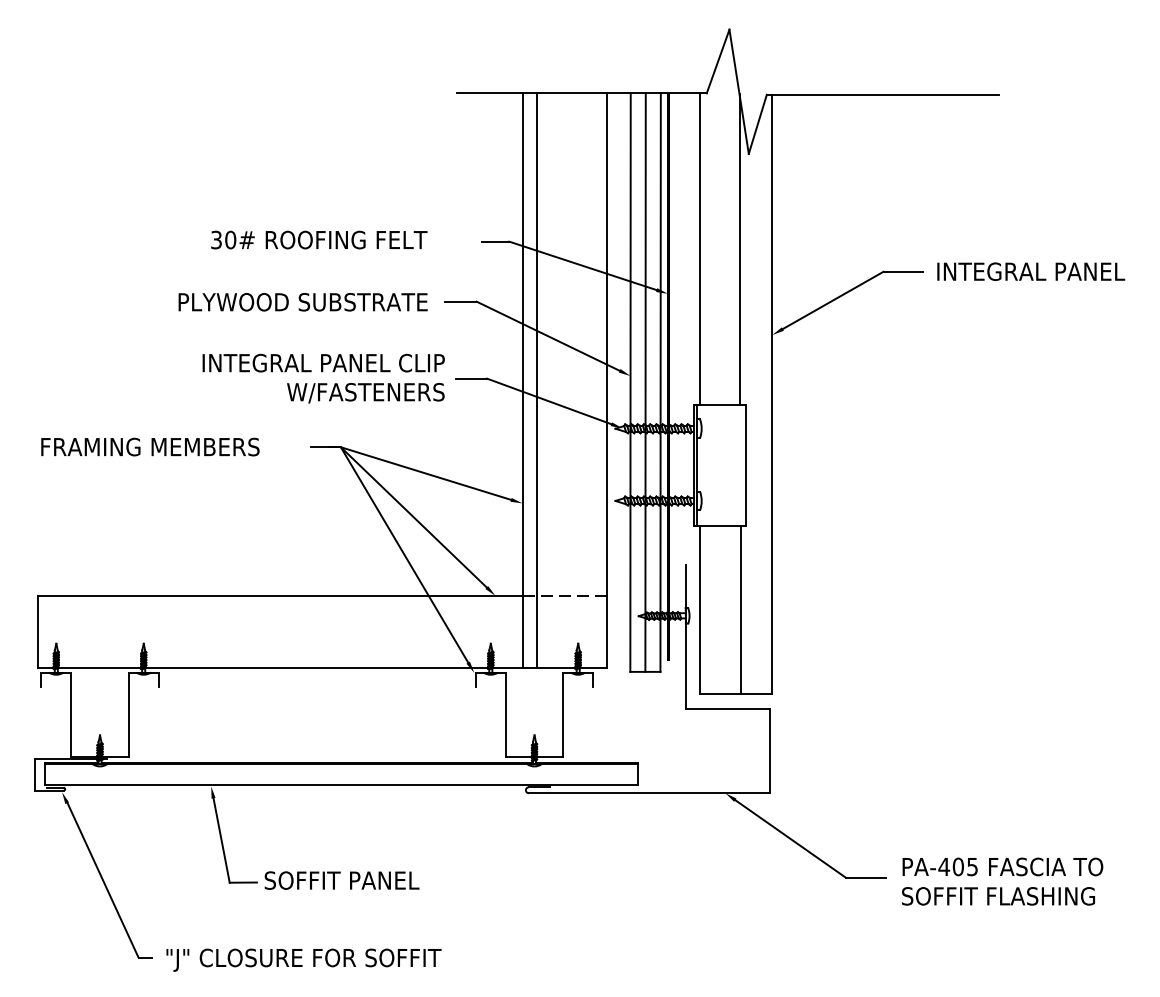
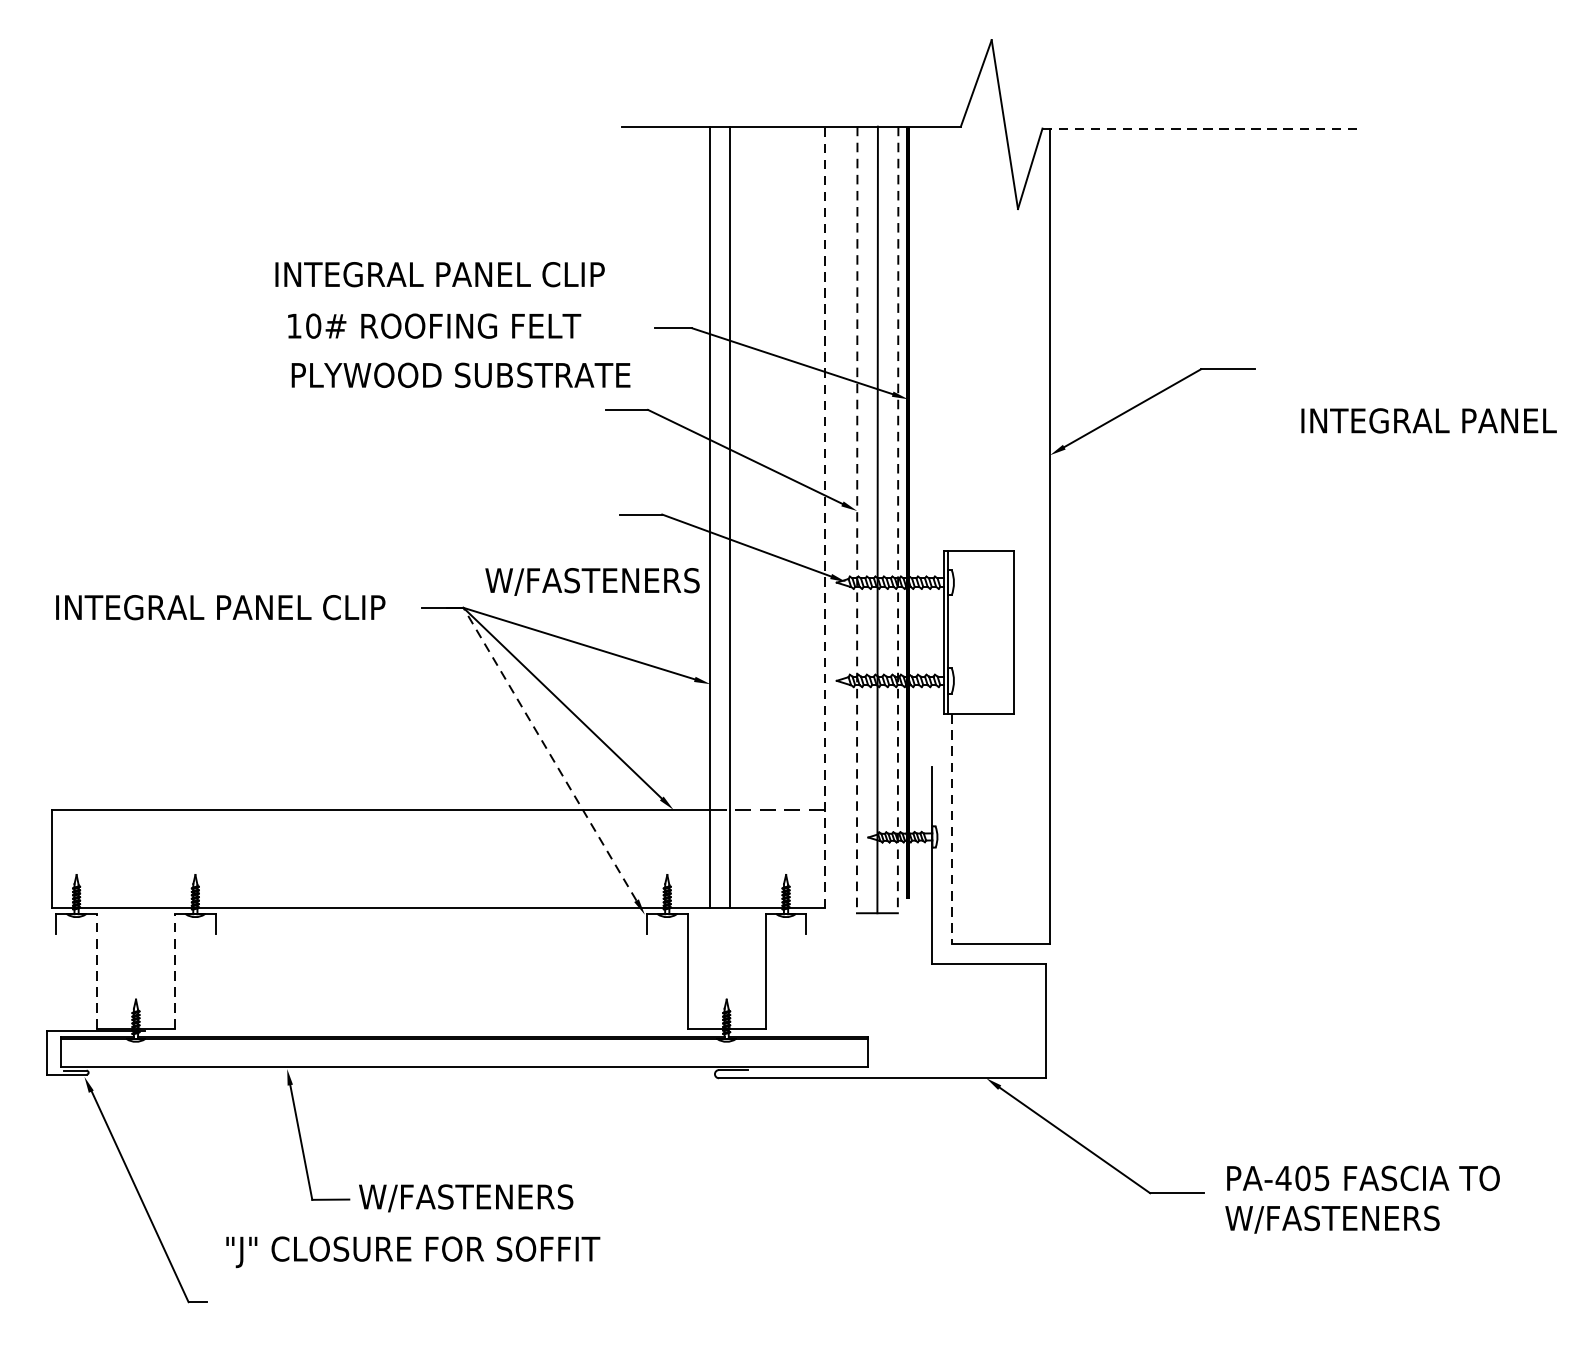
line: (883, 94) -> (1201, 128), solid -> dashed
text: (216, 239) -> (294, 325), 30# -> 10#
line: (700, 249) -> (952, 338), removed
line: (739, 249) -> (1005, 338), removed
text: (1031, 271) -> (1429, 420), moved
text: (302, 302) -> (460, 375), moved
text: (323, 362) -> (439, 273), moved
line: (606, 380) -> (824, 517), solid -> dashed
line: (630, 383) -> (857, 521), solid -> dashed
line: (660, 383) -> (897, 521), solid -> dashed
text: (365, 393) -> (592, 582), moved
text: (163, 446) -> (222, 606), FRAMING MEMBERS -> INTEGRAL PANEL CLIP
line: (404, 554) -> (549, 753), solid -> dashed
line: (740, 609) -> (1006, 828), removed
line: (700, 610) -> (952, 829), solid -> dashed
line: (71, 714) -> (97, 971), solid -> dashed
line: (128, 714) -> (174, 971), solid -> dashed
text: (342, 881) -> (465, 1198), SOFFIT PANEL -> W/FASTENERS
text: (998, 897) -> (1357, 1219), SOFFIT FLASHING -> W/FASTENERS
text: (303, 959) -> (412, 1251), moved

